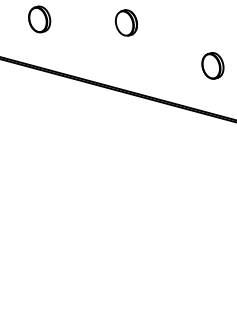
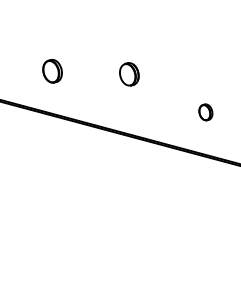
part: (212, 66) -> (205, 112), size x0.7

